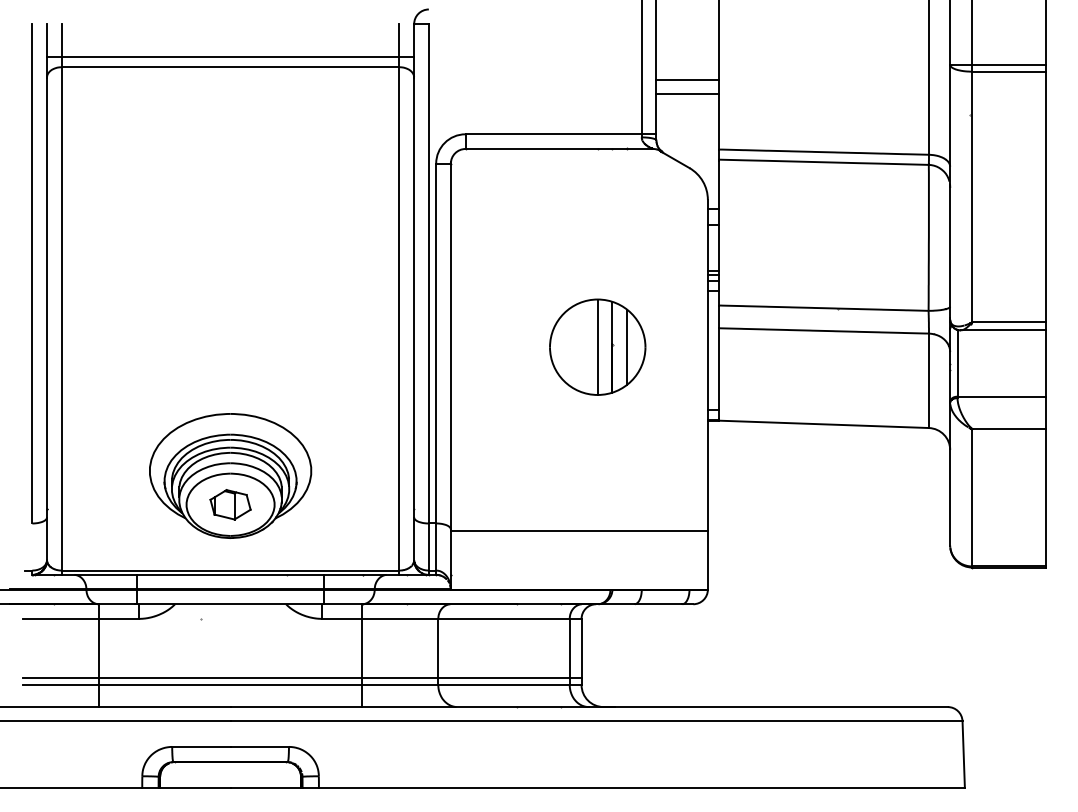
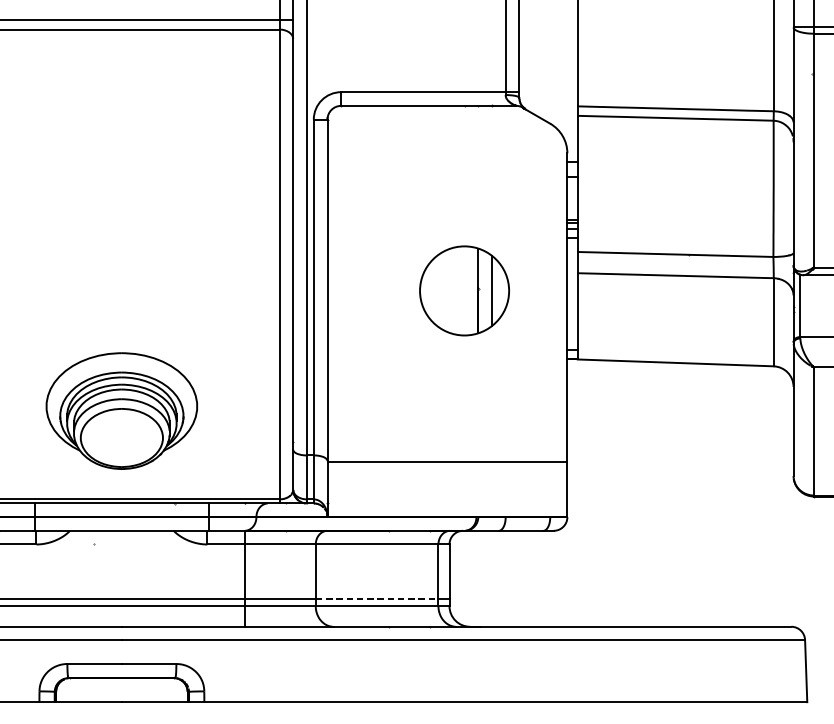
line: (687, 79) -> (548, 41), removed
line: (687, 93) -> (548, 54), removed
line: (597, 346) -> (464, 290), removed
part: (230, 504) -> (121, 437), removed
line: (504, 677) -> (377, 599), solid -> dashed

